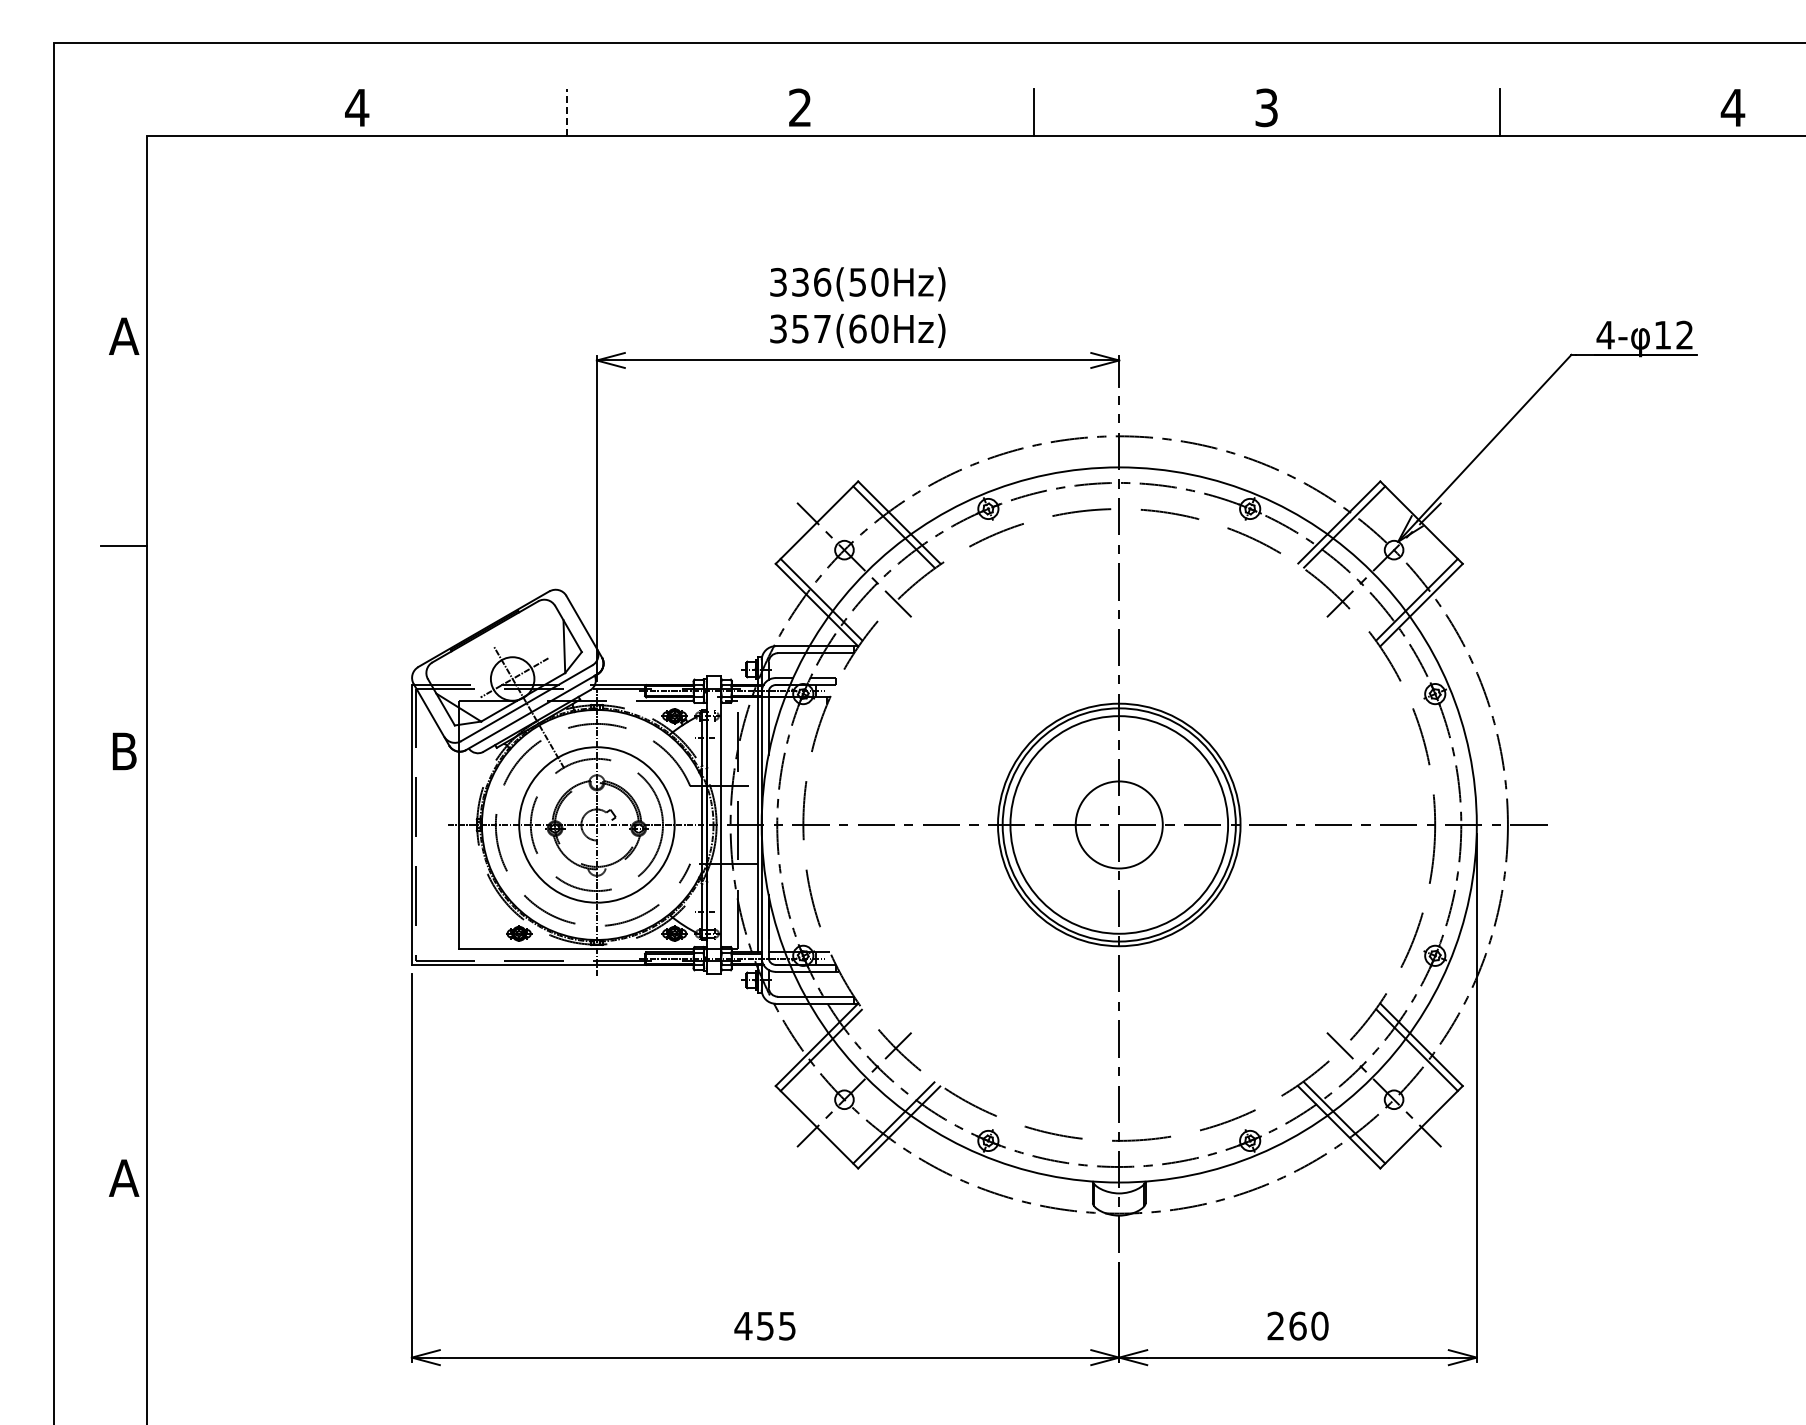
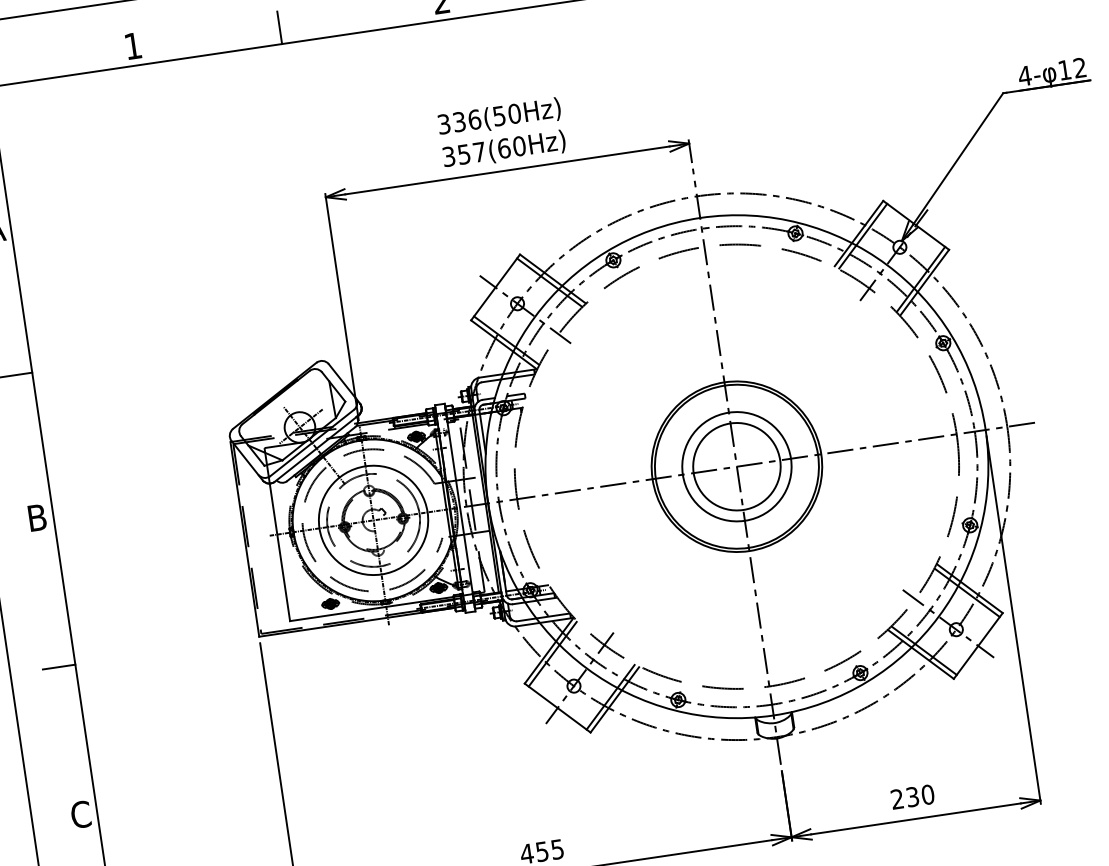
text: (357, 107) -> (133, 45), 4 -> 1
line: (567, 112) -> (279, 27), dashed -> solid
circle: (1119, 824) -> (737, 466), size x0.71
circle: (1119, 824) -> (737, 466), size x1.43
line: (123, 966) -> (58, 667), added
text: (124, 1178) -> (81, 814), A -> C
text: (1297, 1325) -> (912, 796), 260 -> 230

